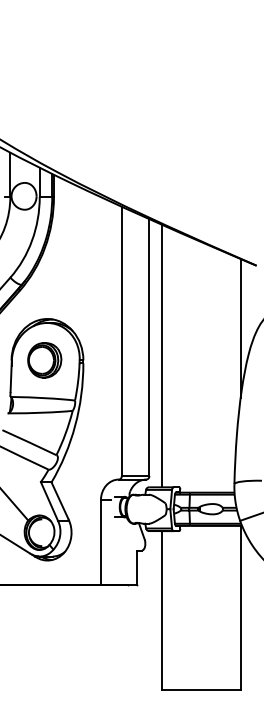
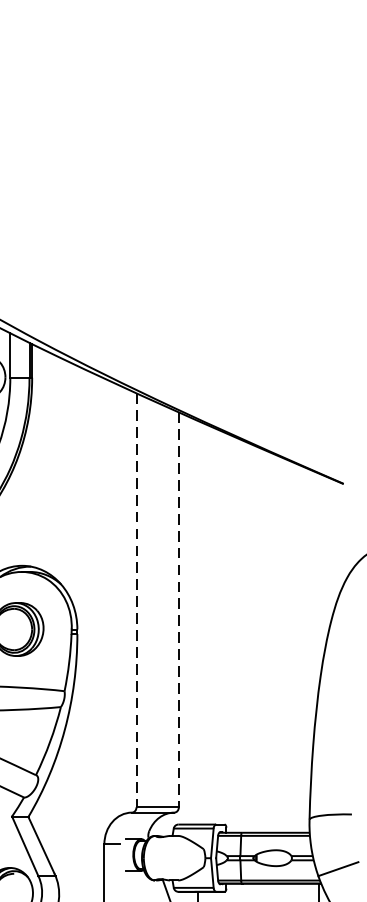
line: (240, 328) -> (318, 580), removed
line: (121, 341) -> (135, 600), solid -> dashed
line: (149, 348) -> (179, 611), solid -> dashed
line: (162, 355) -> (198, 621), removed

